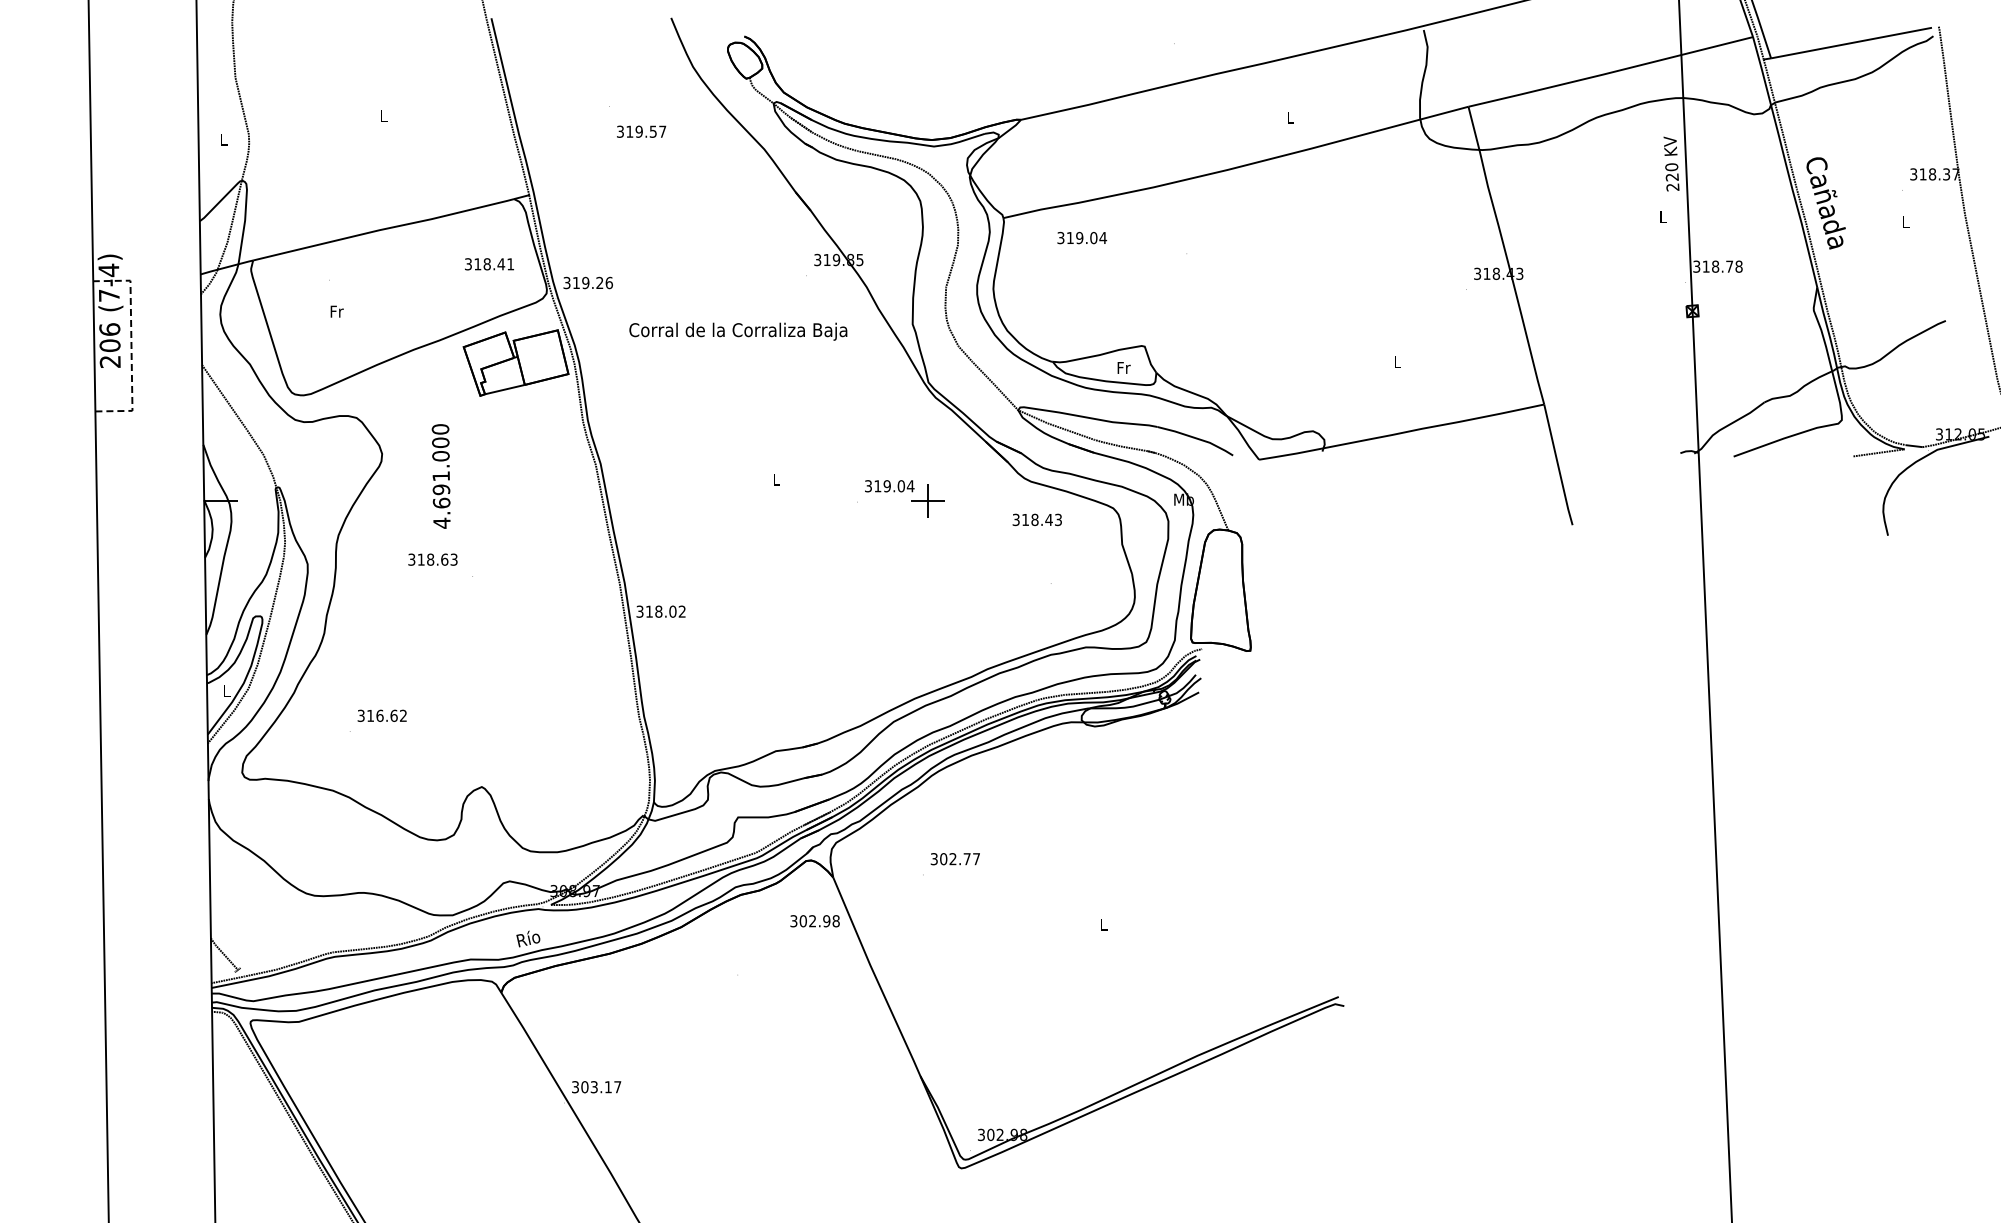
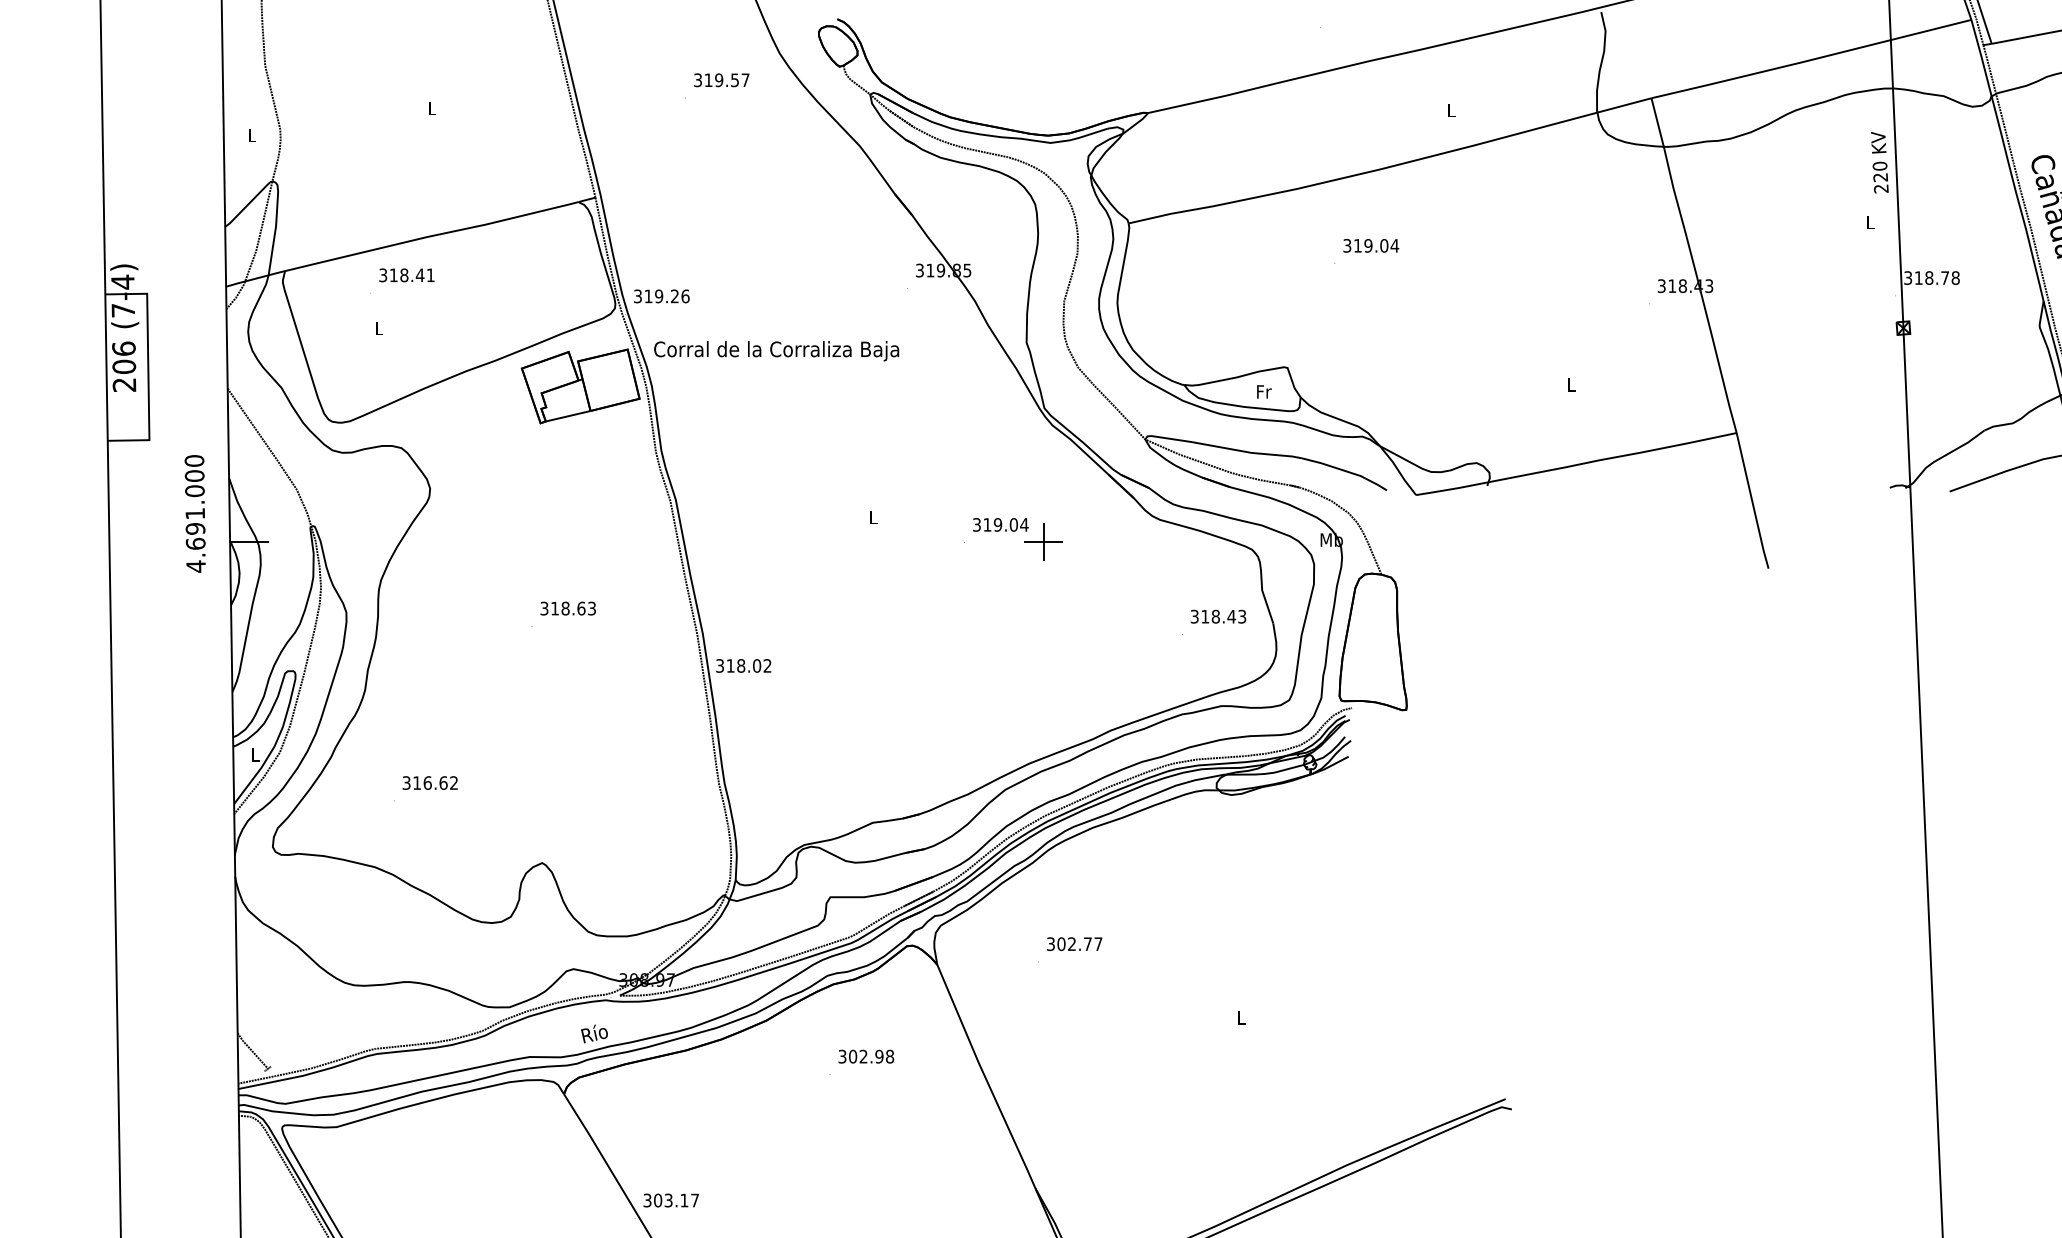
text: (641, 131) -> (721, 79), moved
text: (1082, 237) -> (1371, 245), moved
text: (489, 264) -> (406, 275), moved
text: (336, 311) -> (378, 328), Fr -> L
text: (738, 331) -> (776, 350), moved
line: (131, 345) -> (148, 366), dashed -> solid
text: (440, 476) -> (194, 513), moved
text: (1036, 519) -> (1217, 616), moved
text: (432, 559) -> (567, 608), moved
text: (814, 921) -> (865, 1056), moved

